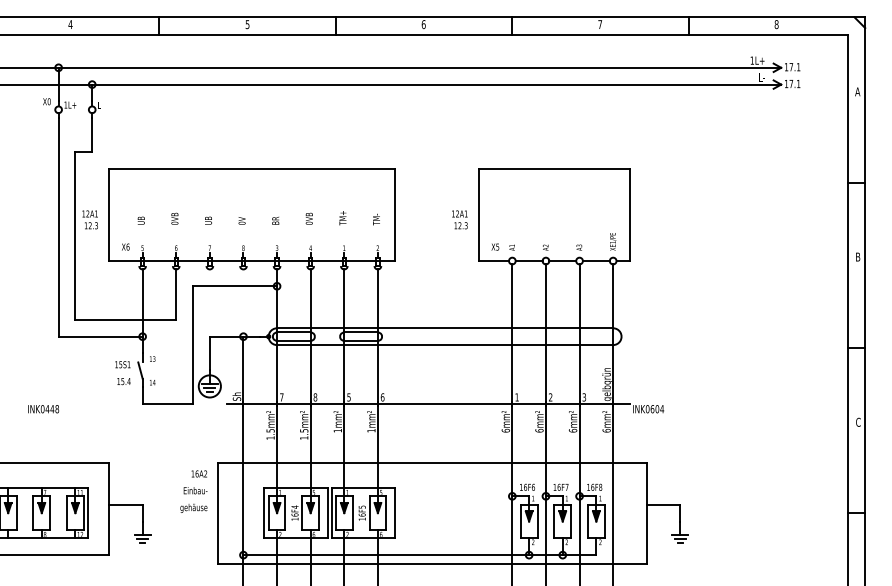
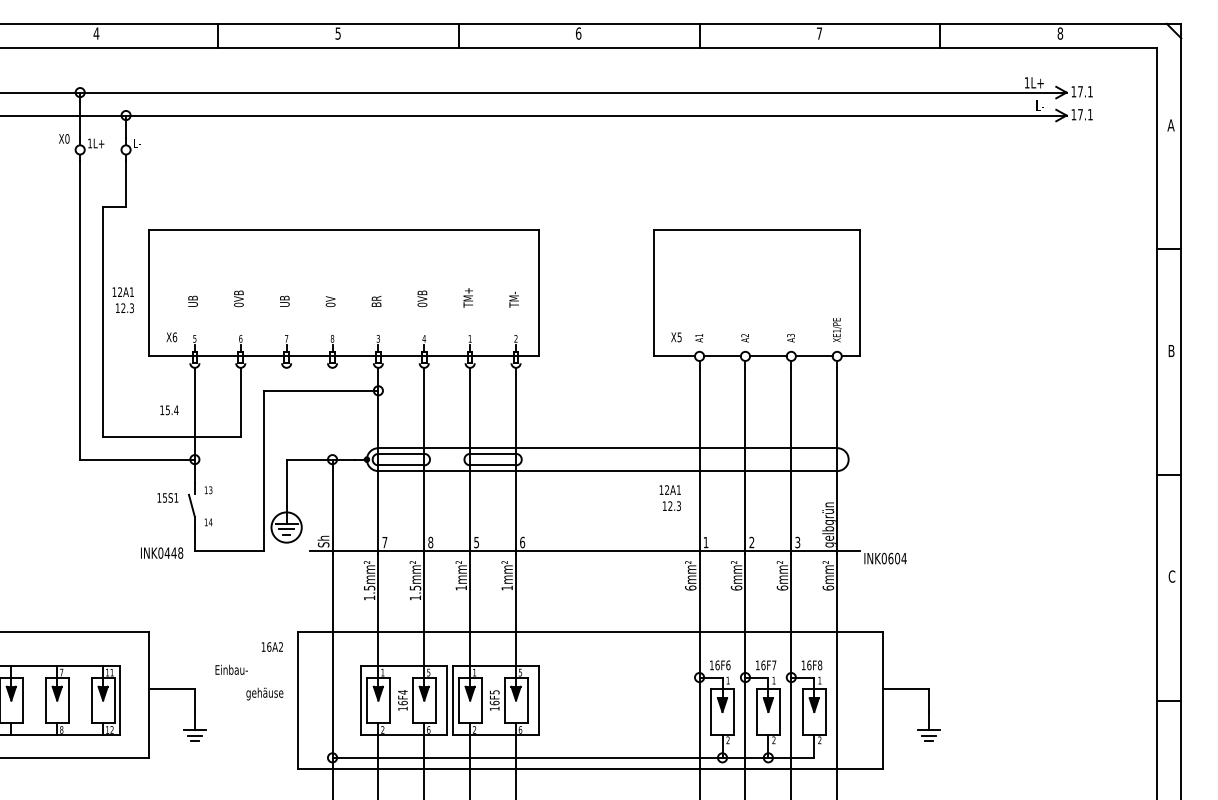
text: (459, 219) -> (669, 497), moved
text: (123, 381) -> (168, 410), moved
text: (43, 409) -> (161, 553), moved
text: (195, 490) -> (231, 669), moved

